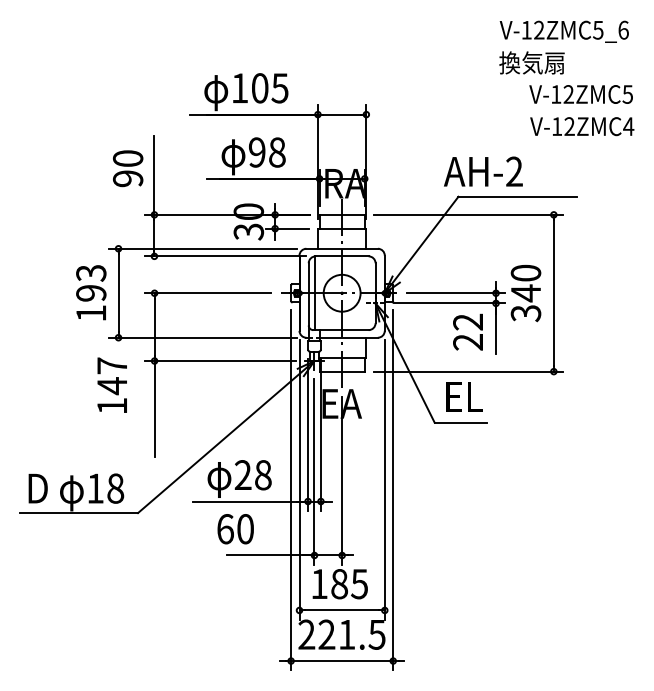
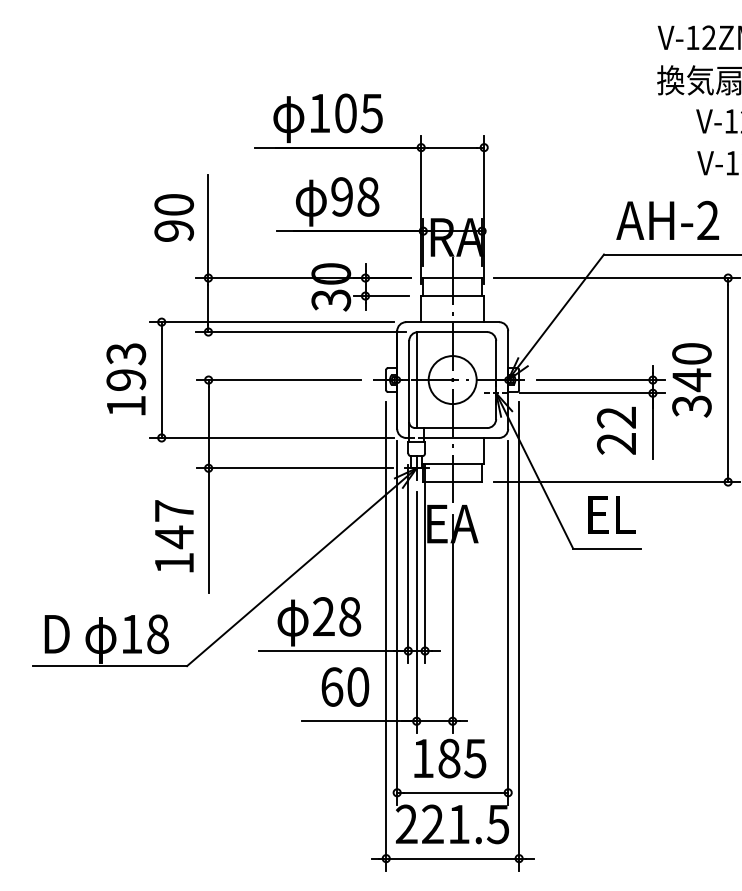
text: (483, 171) -> (667, 220), moved
text: (111, 384) -> (173, 535), moved
text: (235, 529) -> (345, 687), moved

